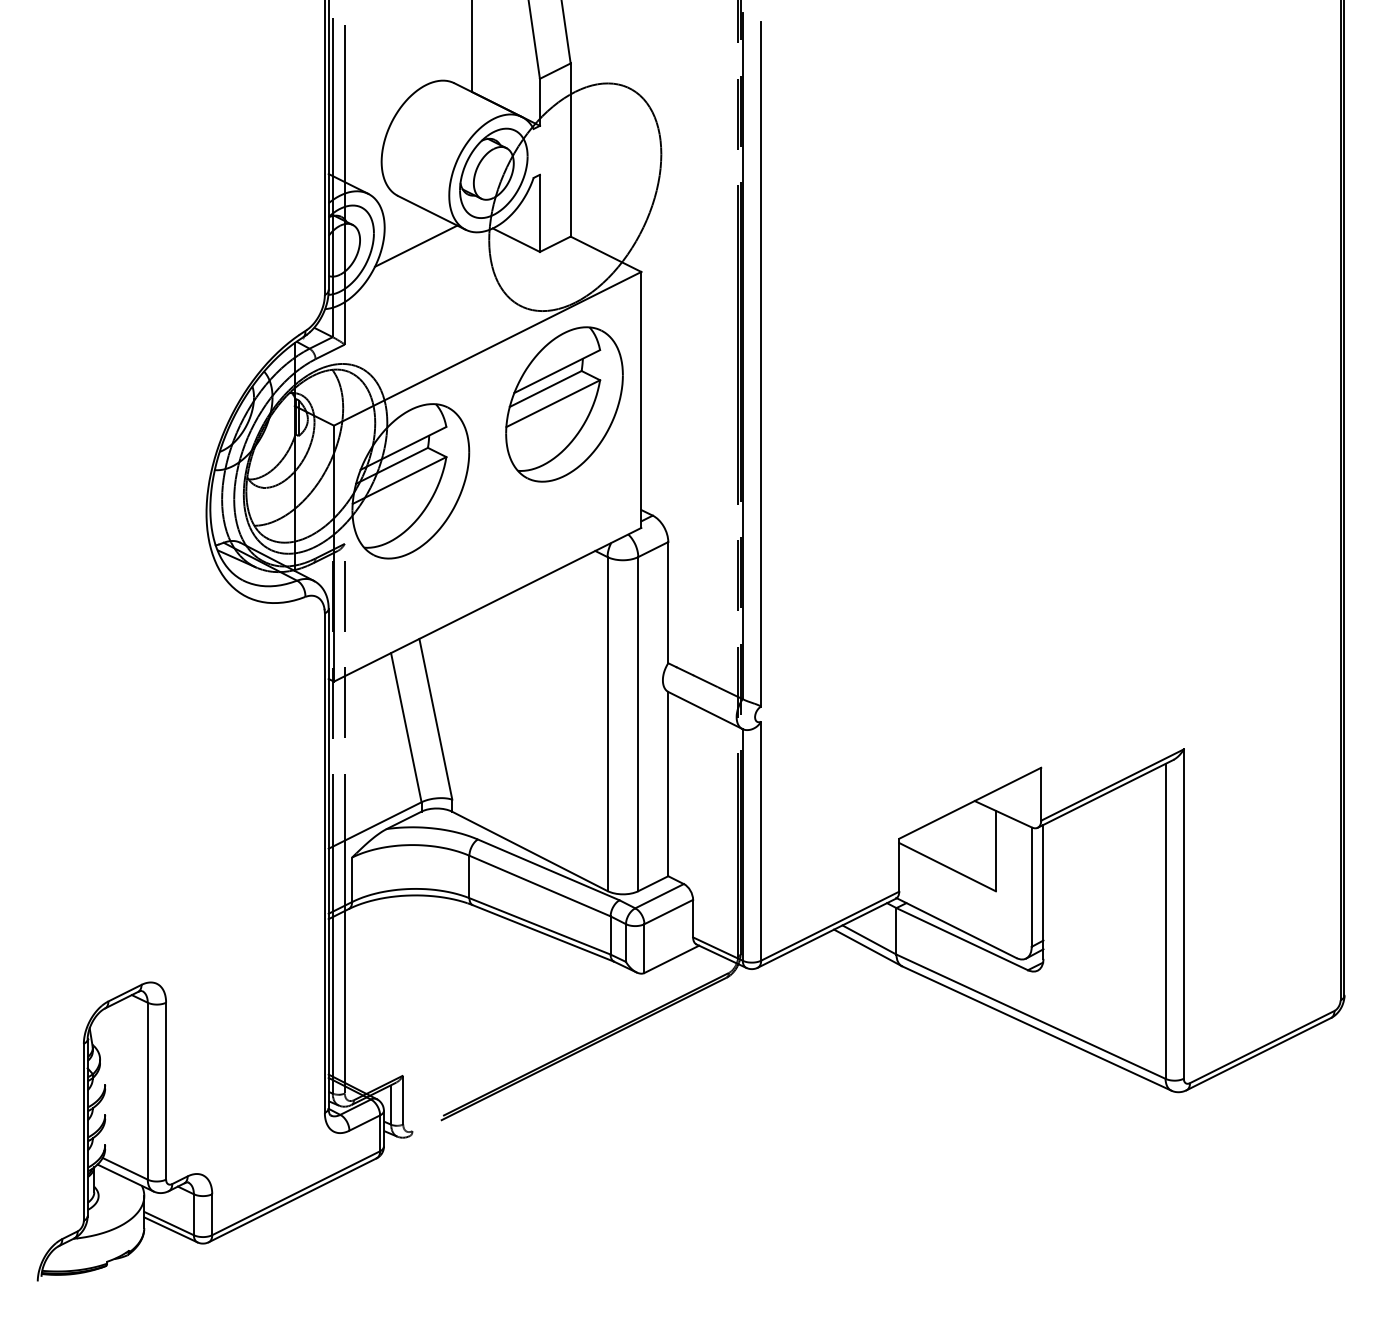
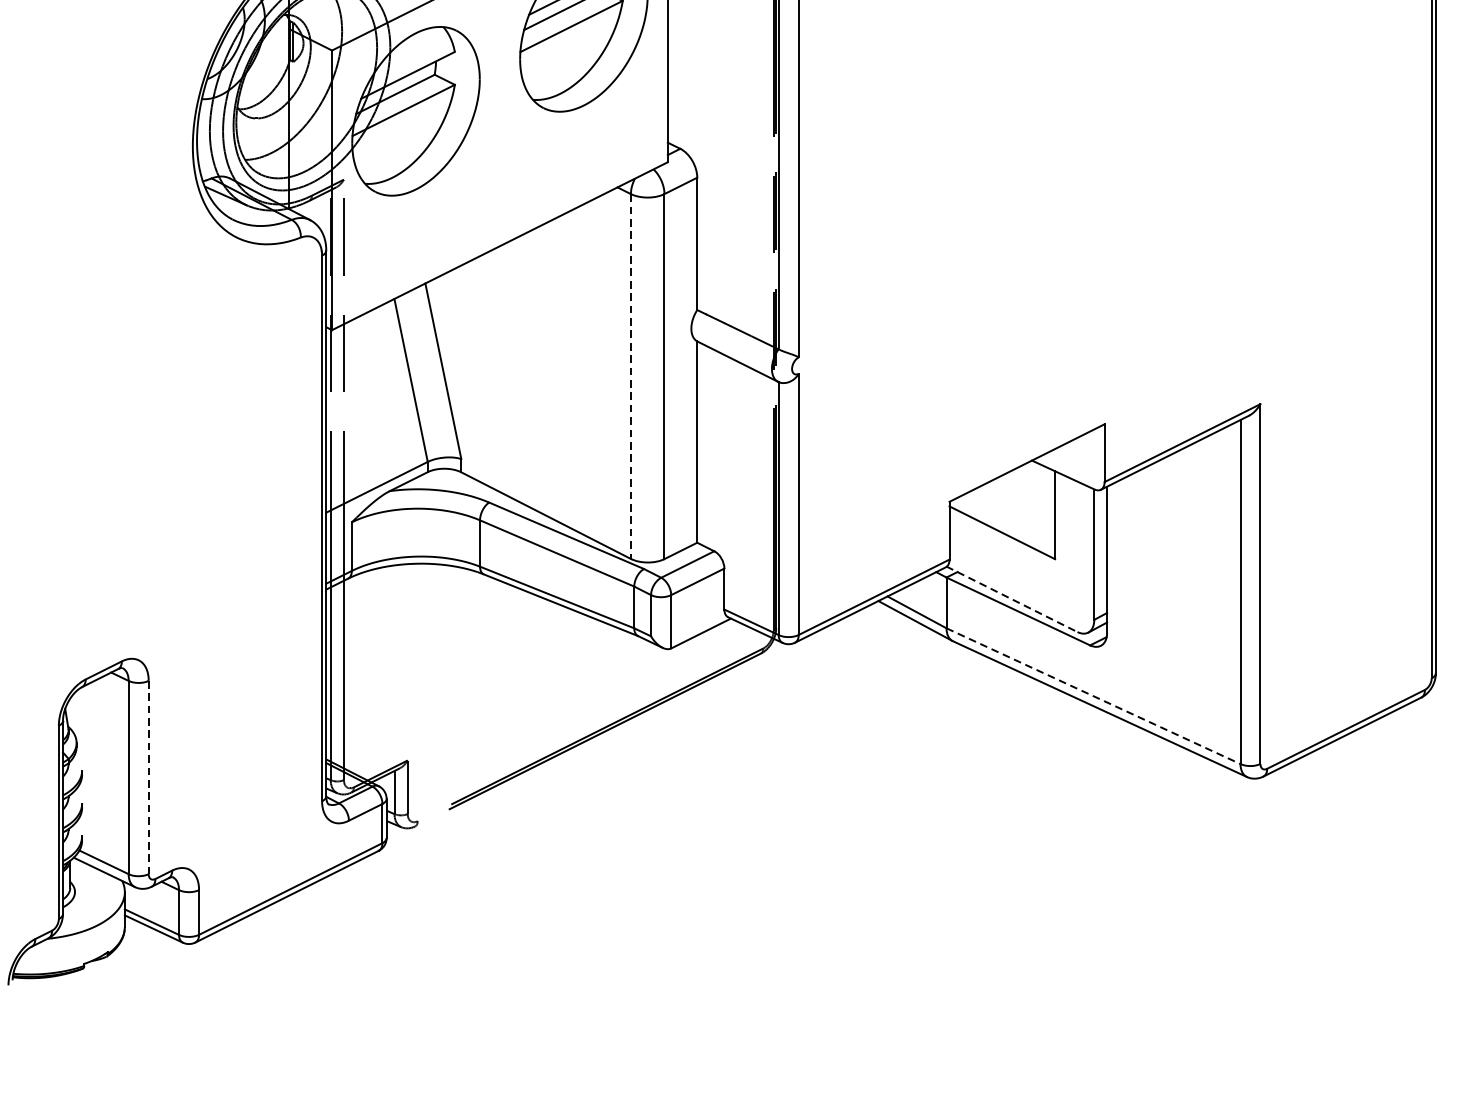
line: (607, 724) -> (630, 376), solid -> dashed
line: (956, 928) -> (1012, 599), solid -> dashed
line: (1031, 1016) -> (1094, 695), solid -> dashed
line: (166, 1091) -> (149, 777), solid -> dashed

